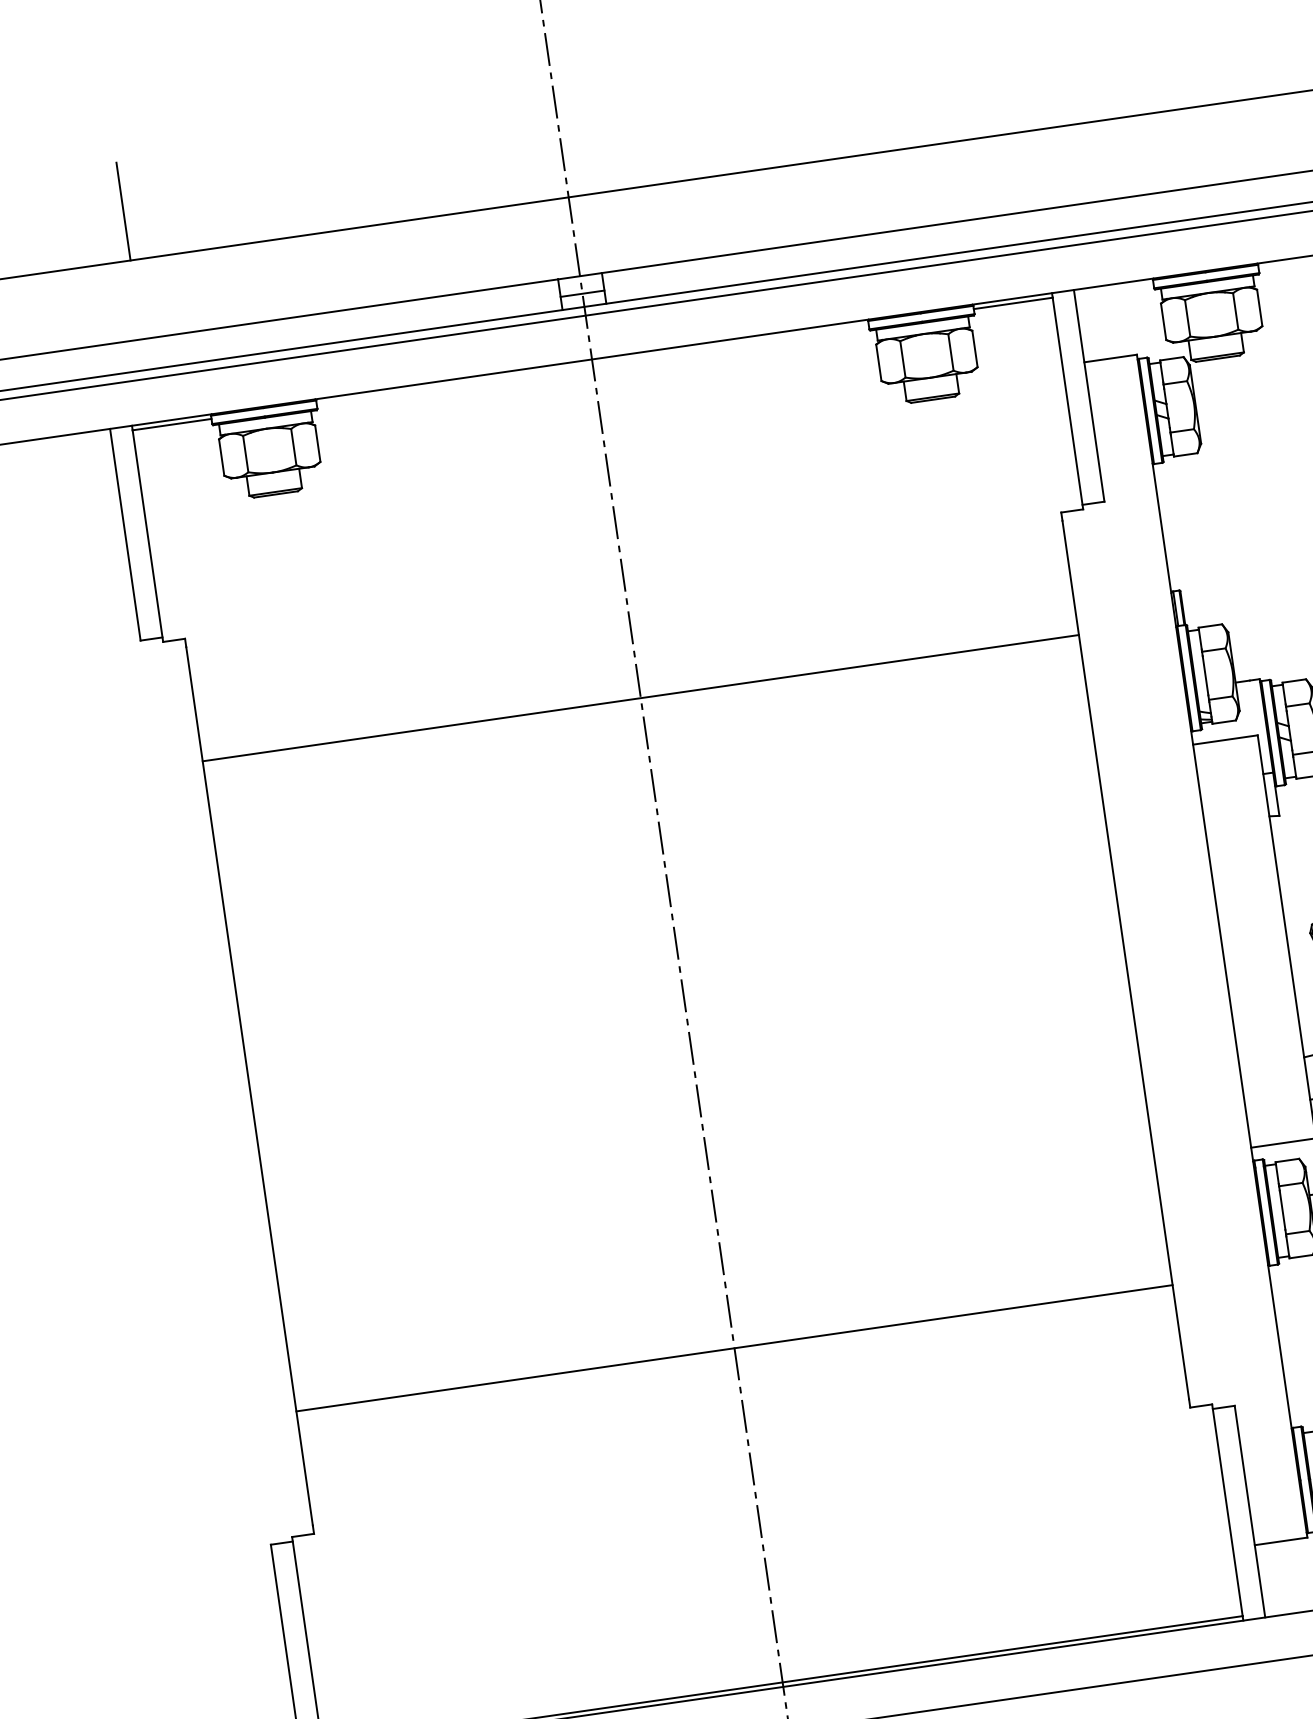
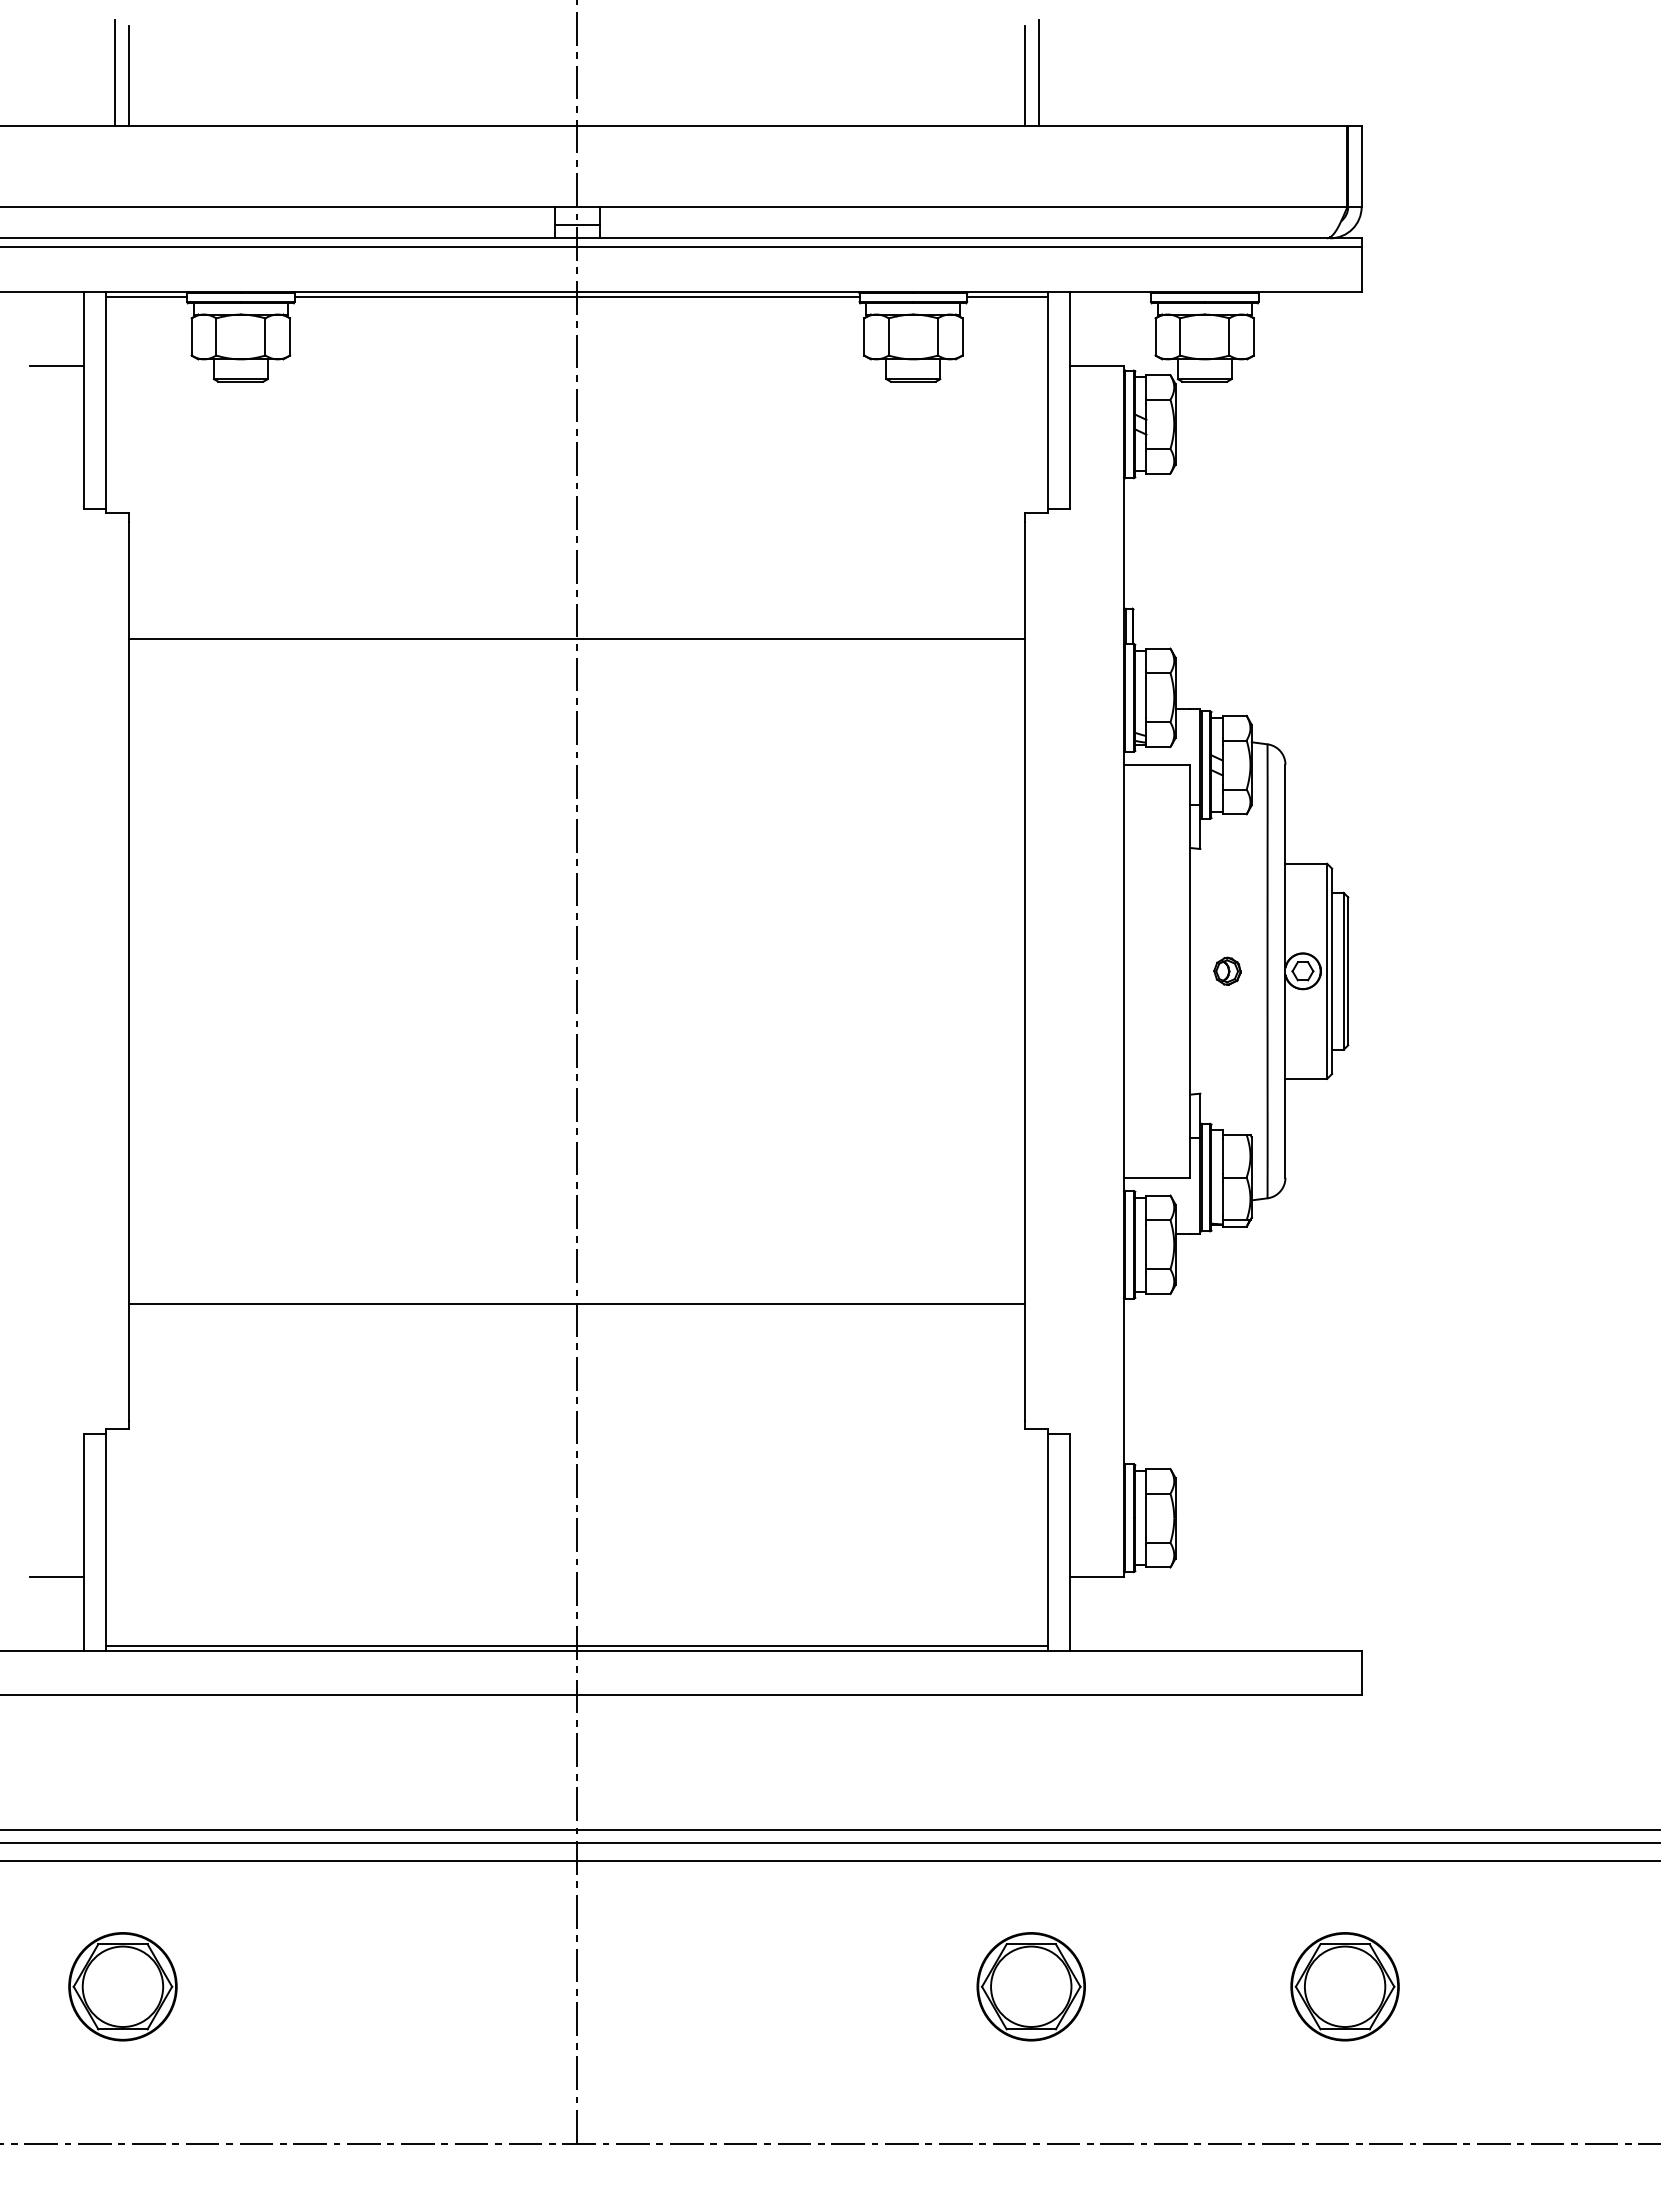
line: (1012, 80) -> (1038, 73), added
line: (999, 85) -> (1025, 76), added
line: (110, 210) -> (115, 73), added
line: (592, 363) -> (576, 296), added
line: (93, 505) -> (56, 366), added
line: (264, 1687) -> (56, 1576), added

